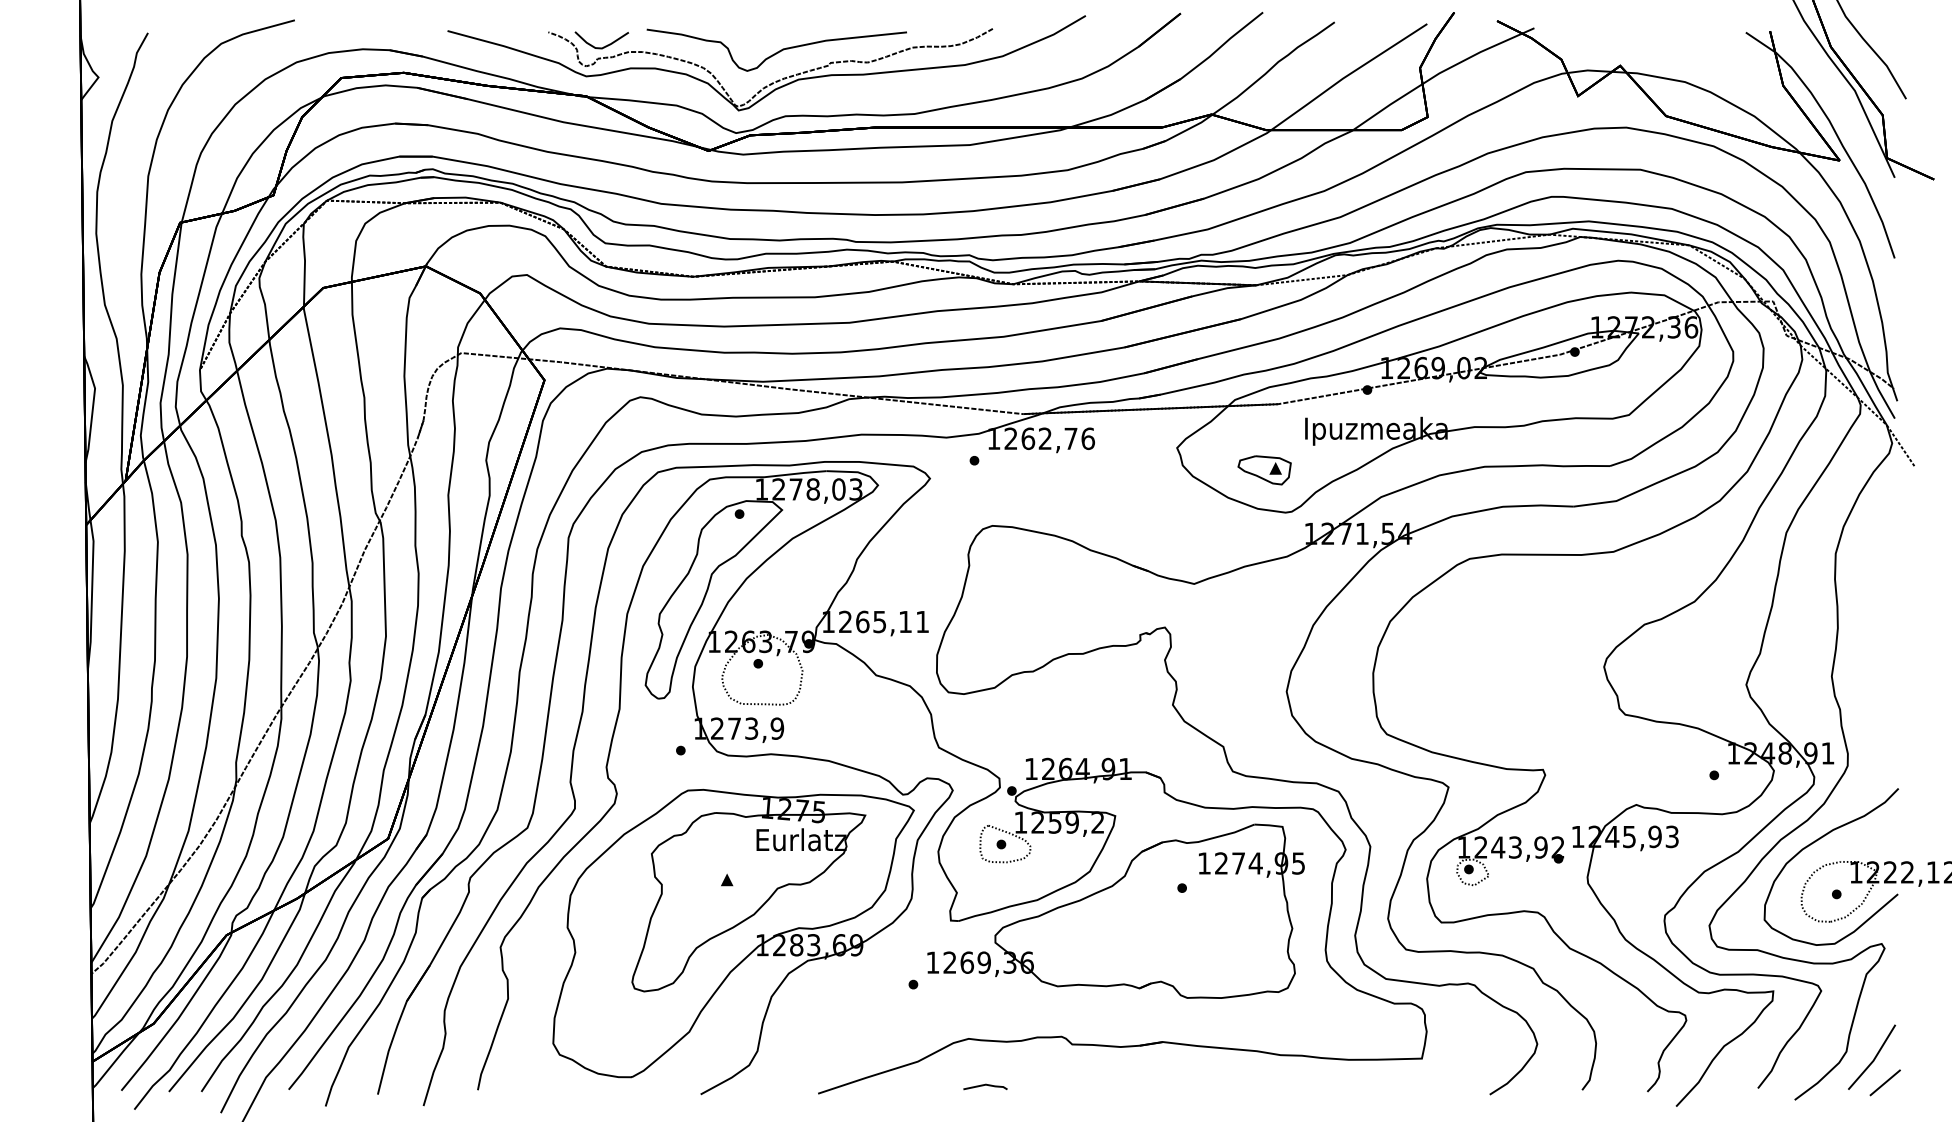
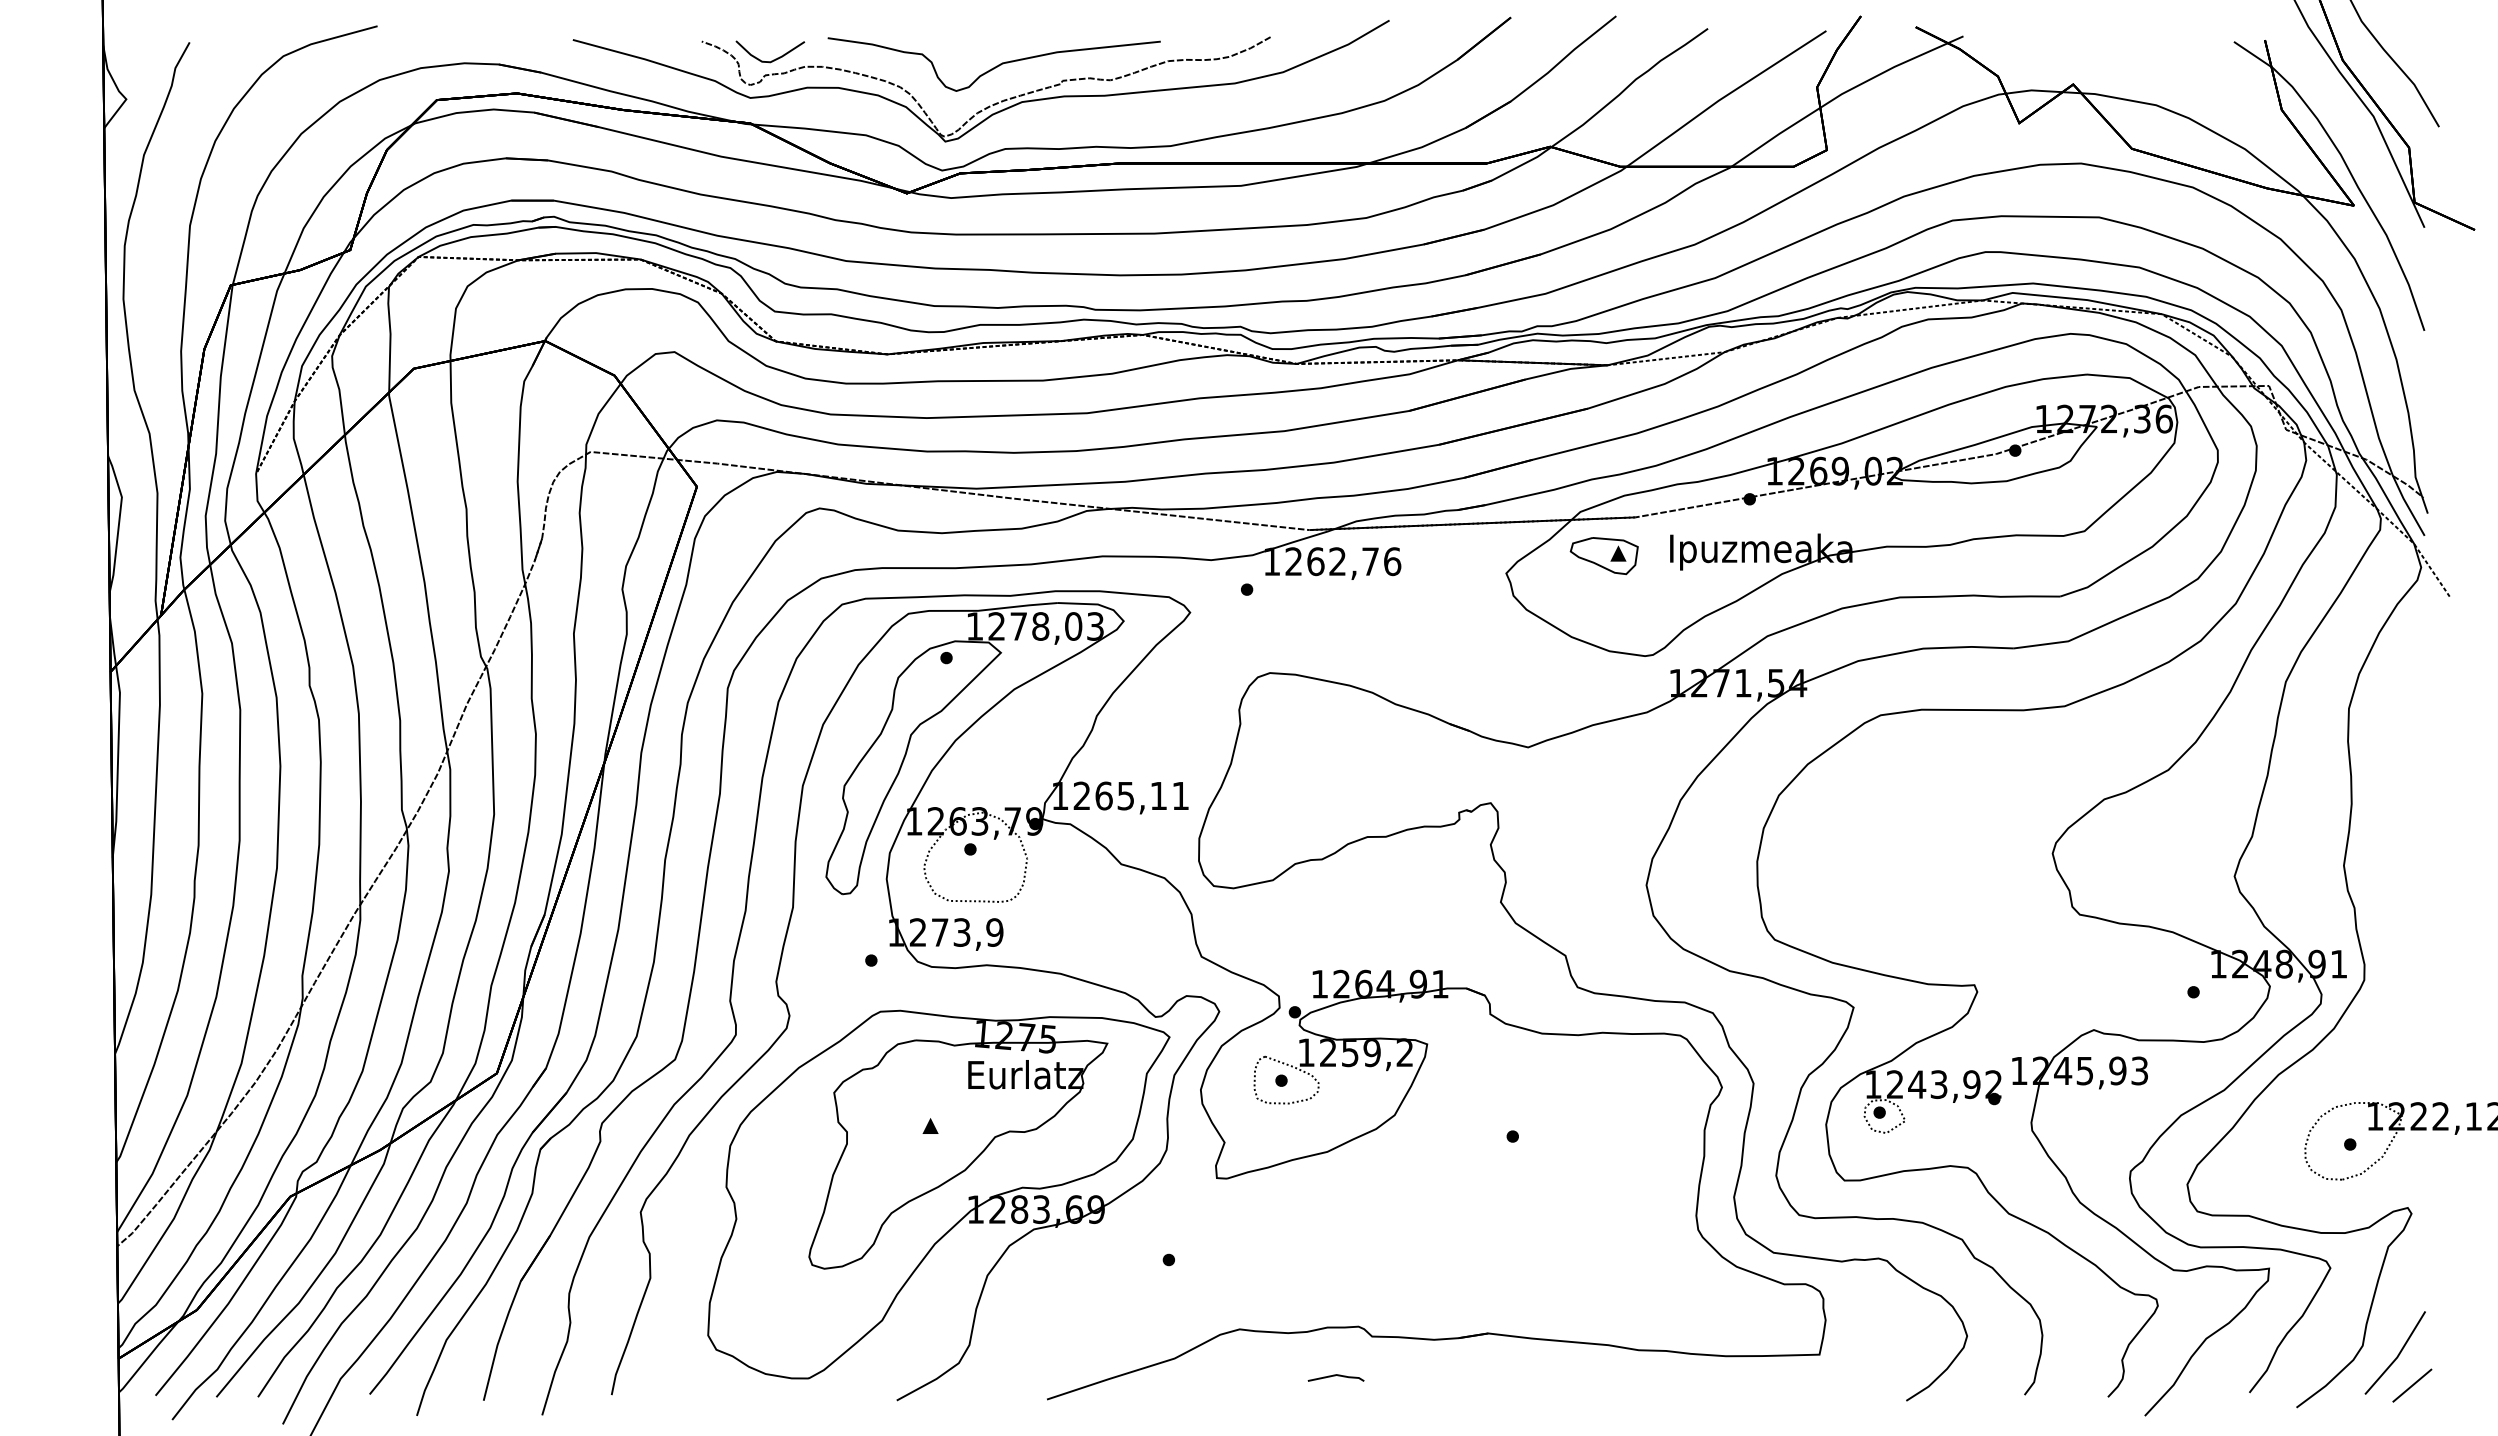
part: (1264, 470) -> (1603, 556), moved
curve: (1817, 841) -> (2325, 1076), removed
part: (1115, 911) -> (1427, 1166), removed
line: (984, 1085) -> (1335, 1376), moved

